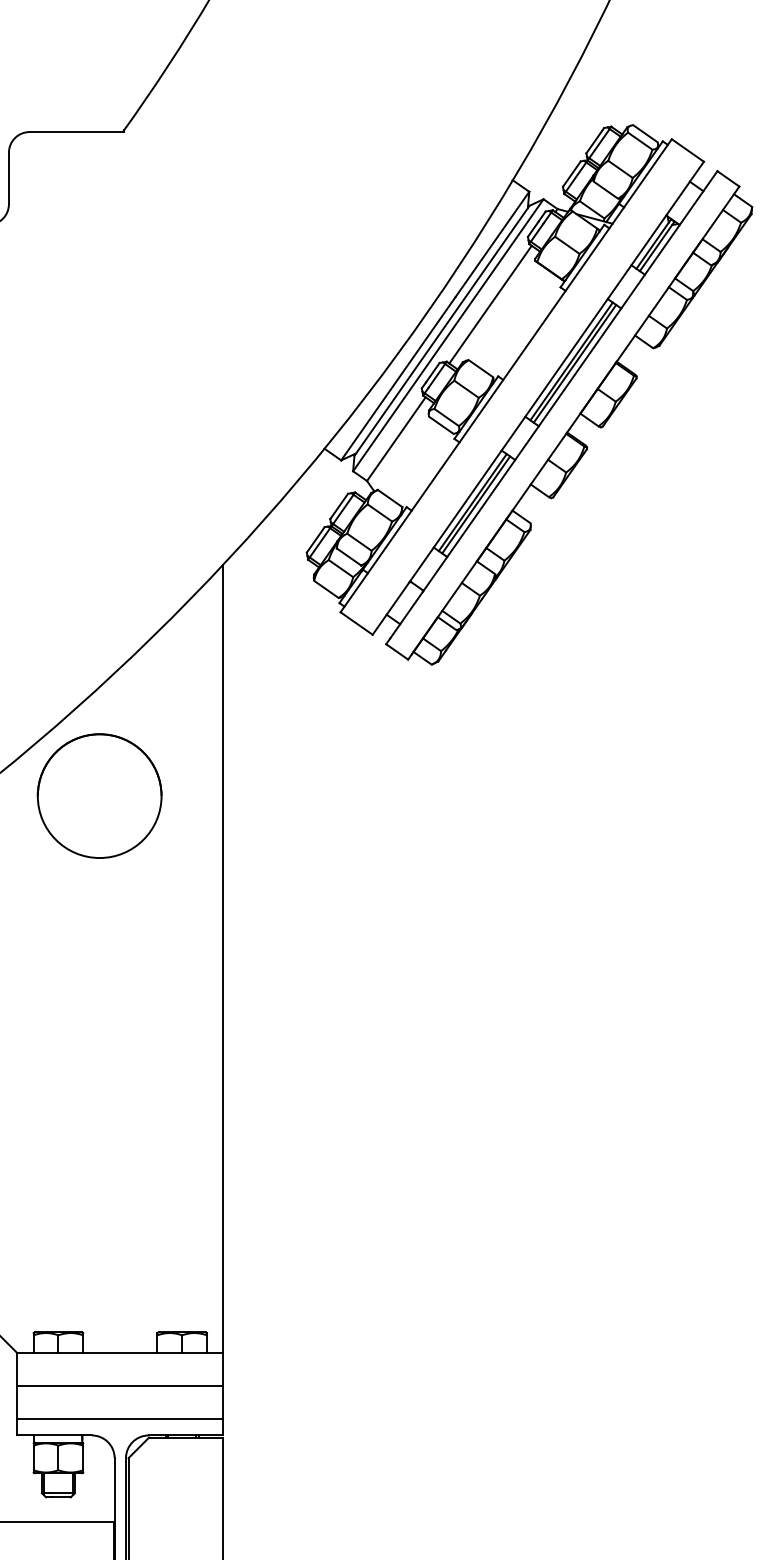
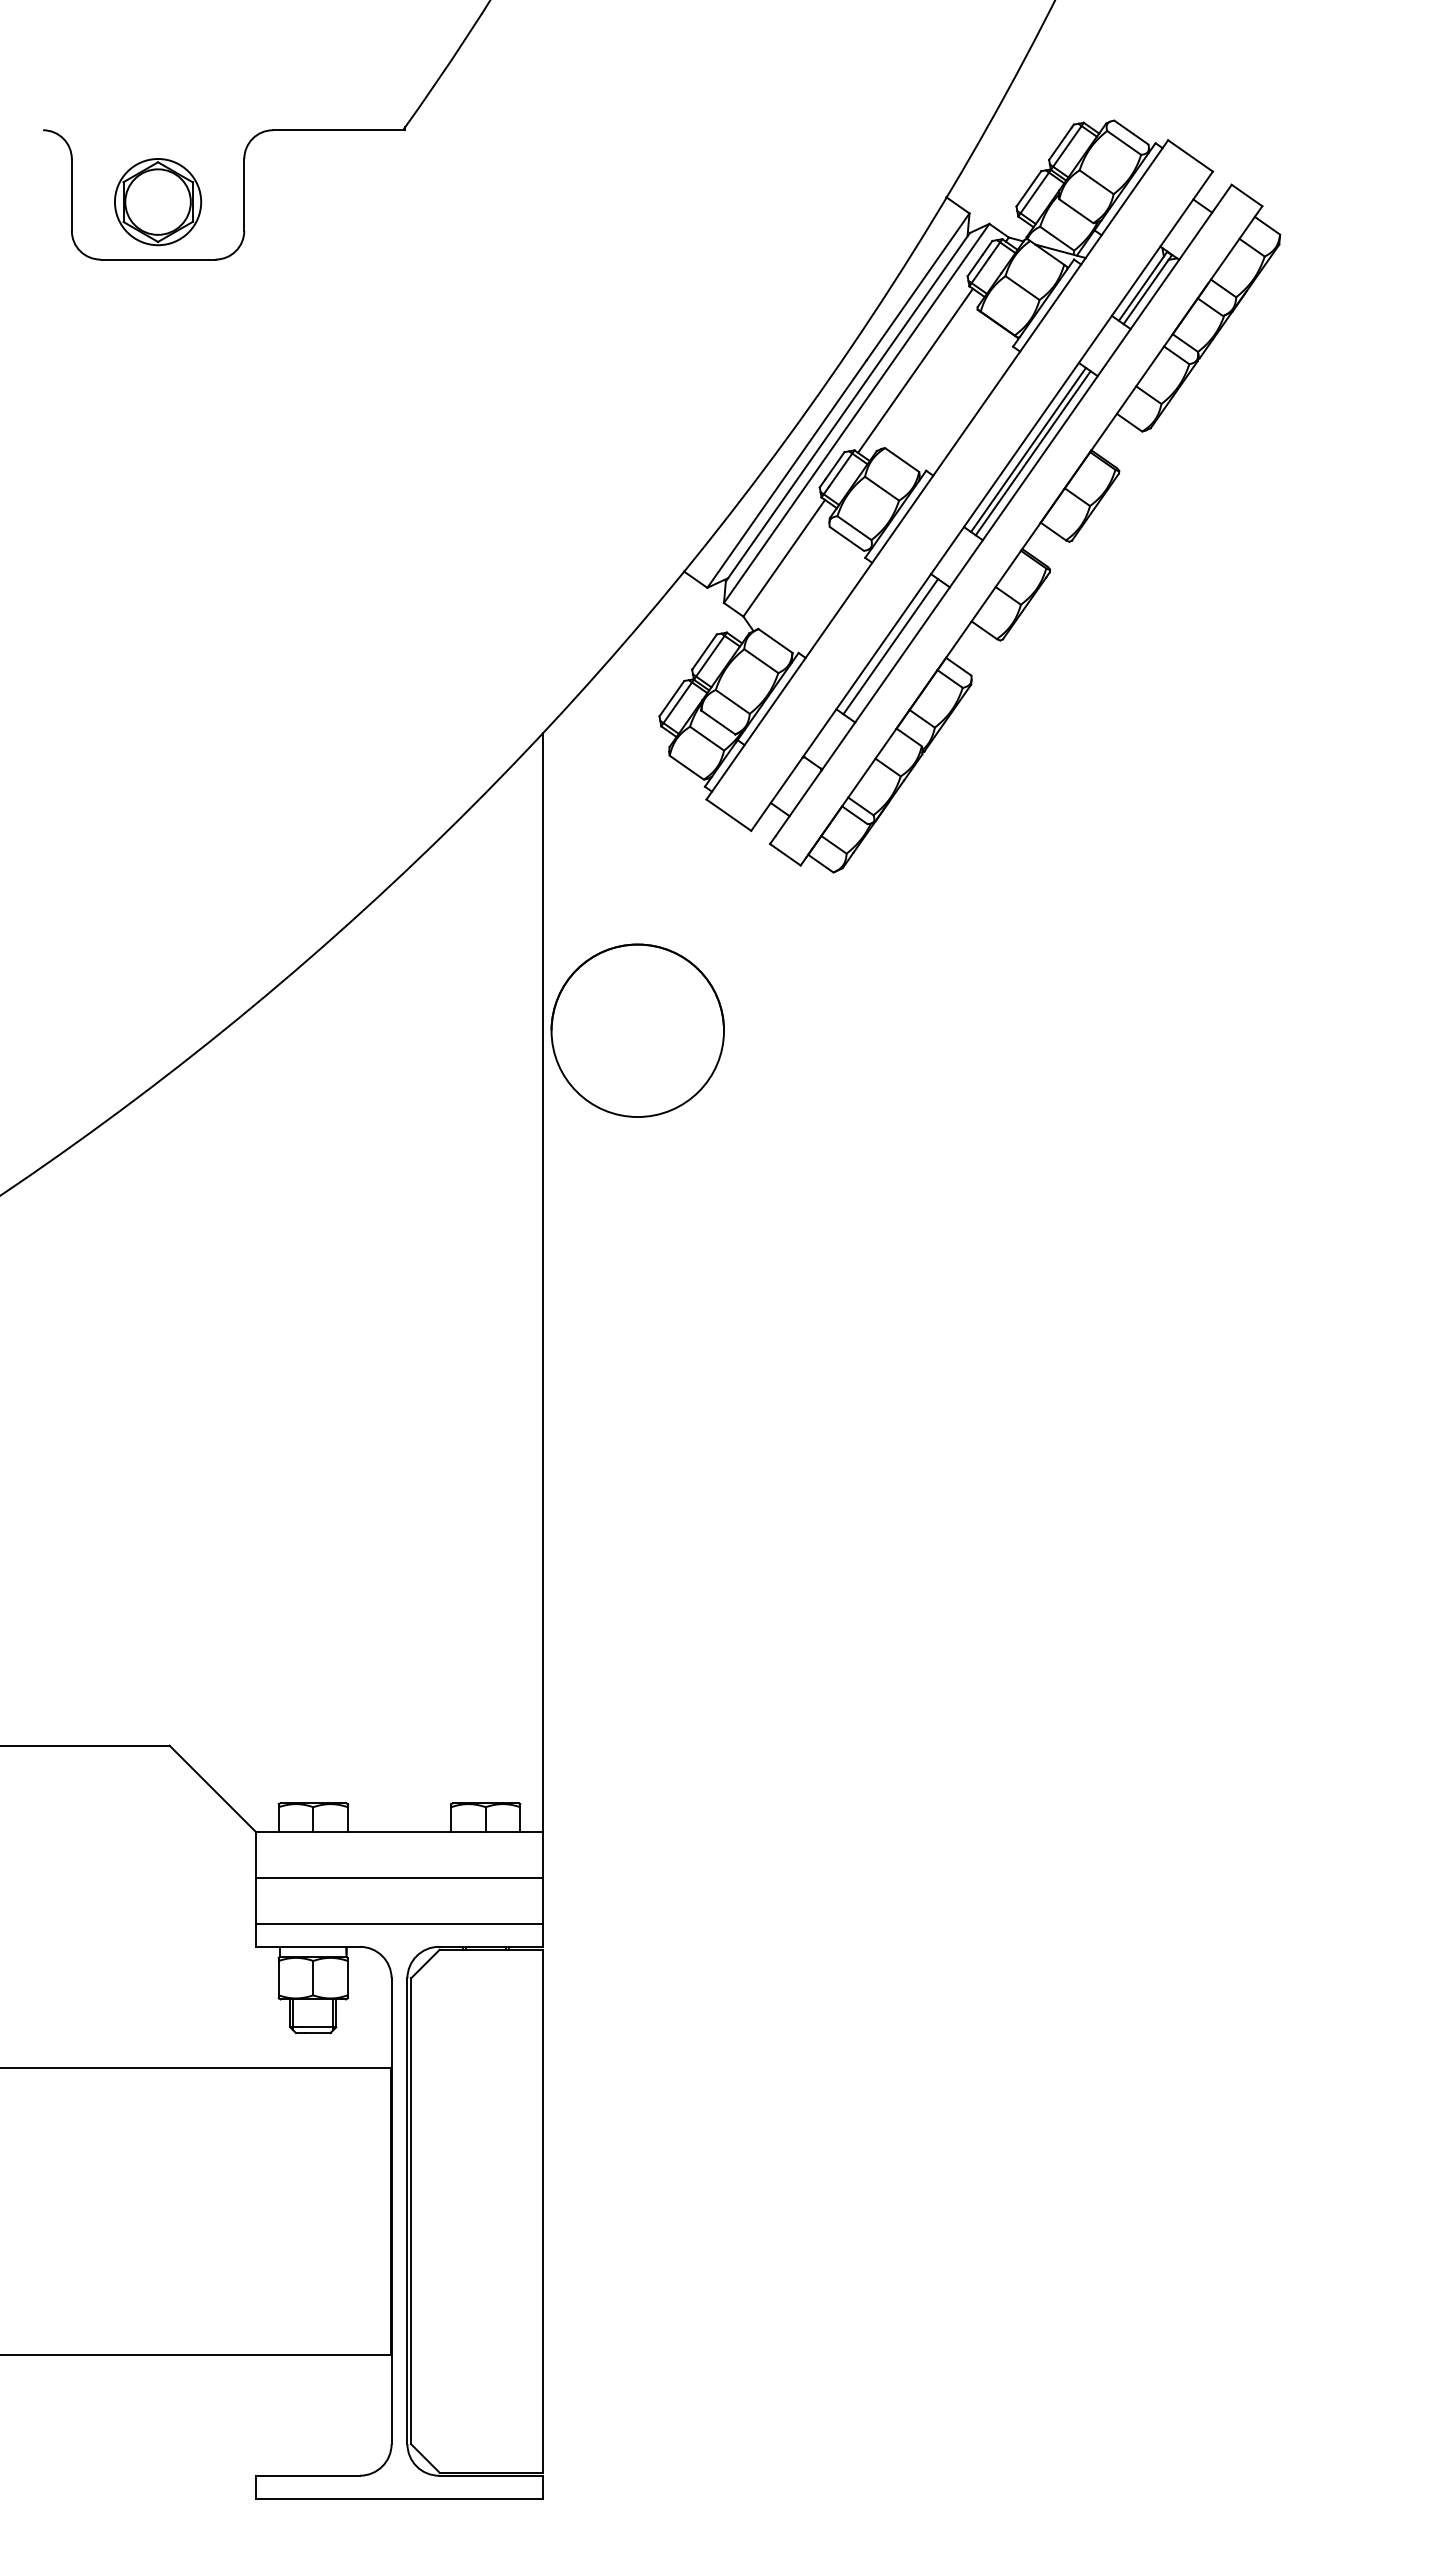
line: (476, 504) -> (895, 649), removed
circle: (99, 795) -> (637, 1030), moved

